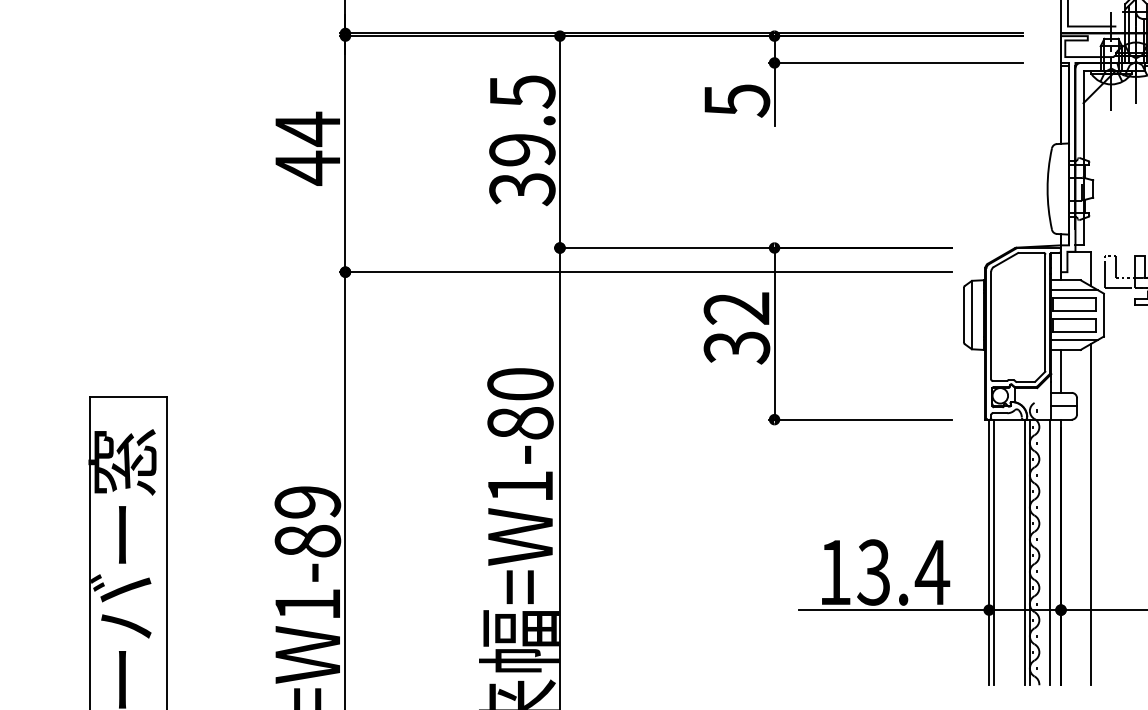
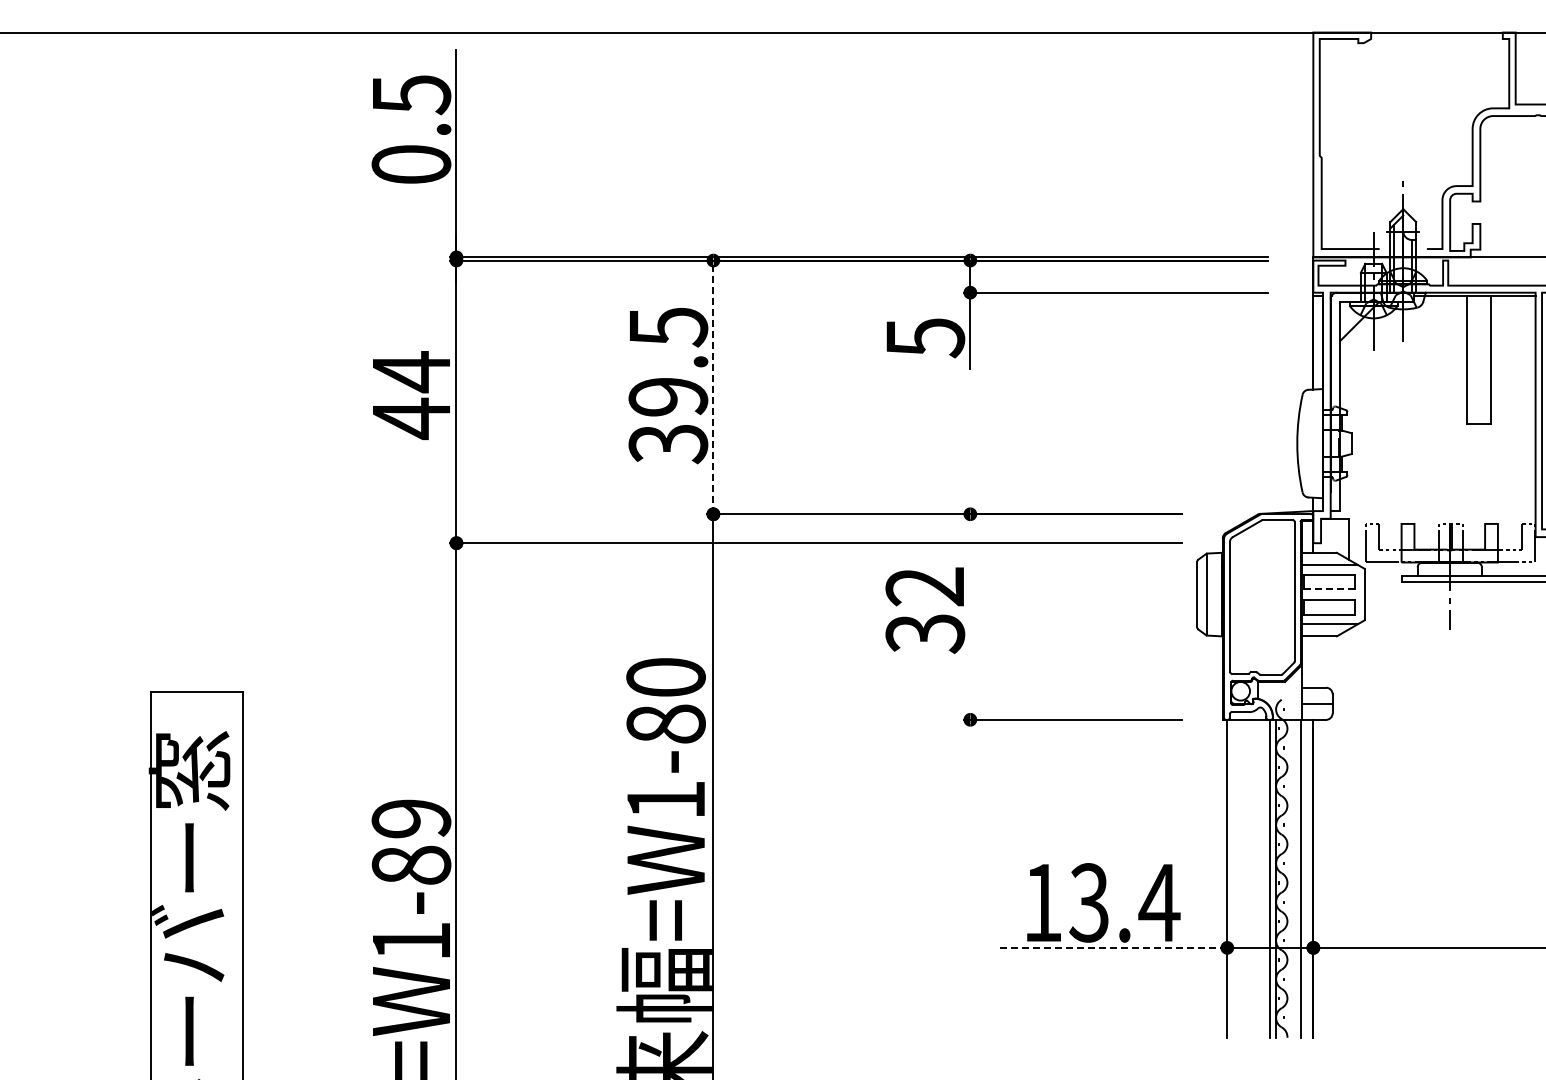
line: (560, 142) -> (713, 387), solid -> dashed
line: (1074, 310) -> (1329, 589), solid -> dashed
line: (774, 333) -> (970, 616), removed
line: (1061, 370) -> (1313, 661), removed
line: (1090, 514) -> (1348, 833), removed
line: (994, 552) -> (1233, 878), removed
line: (894, 609) -> (1113, 947), solid -> dashed

